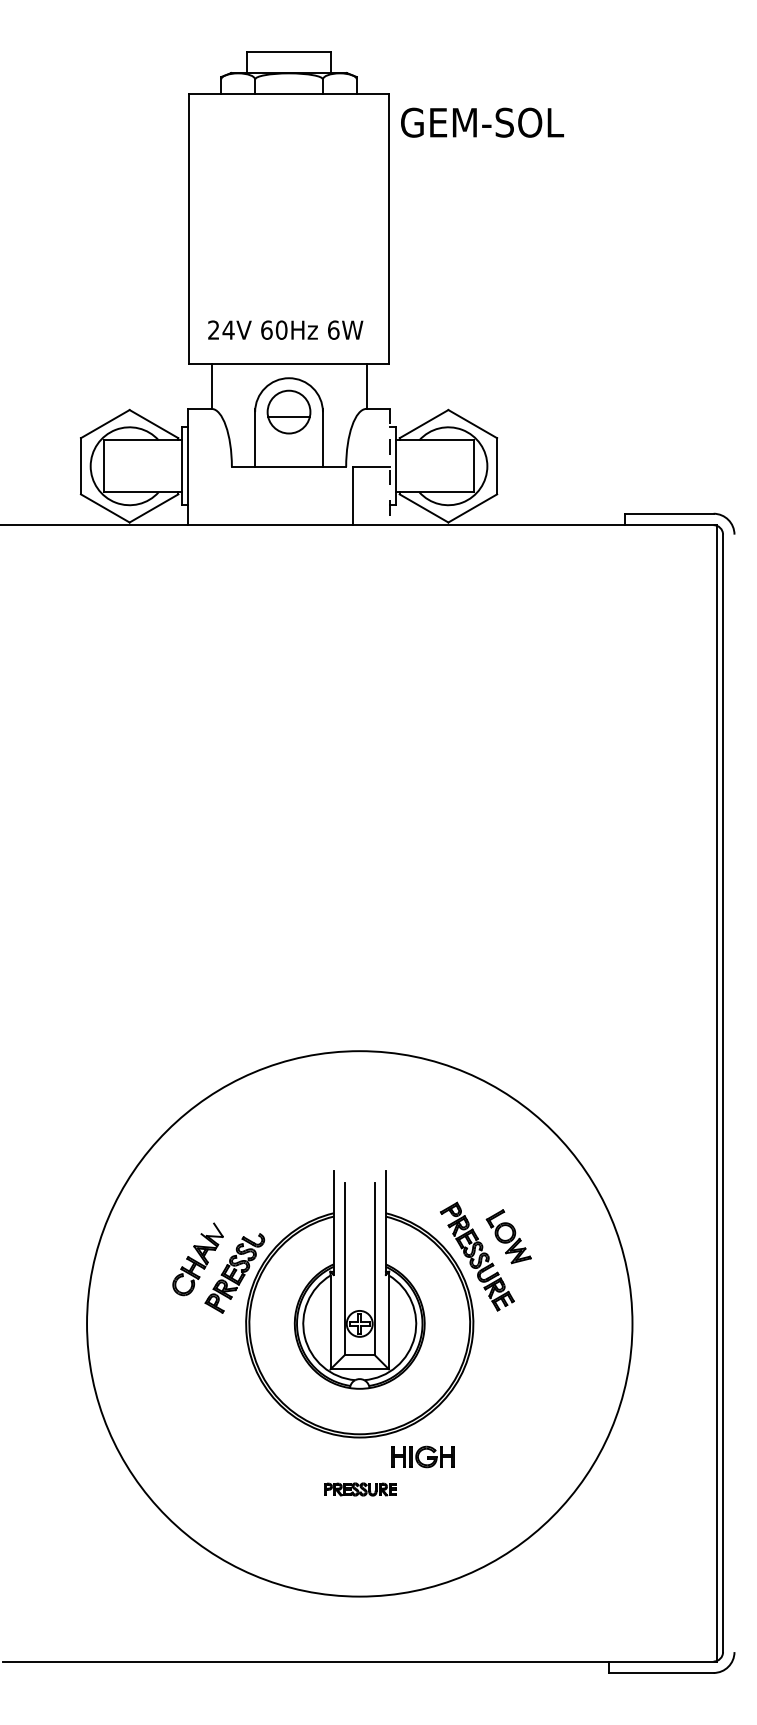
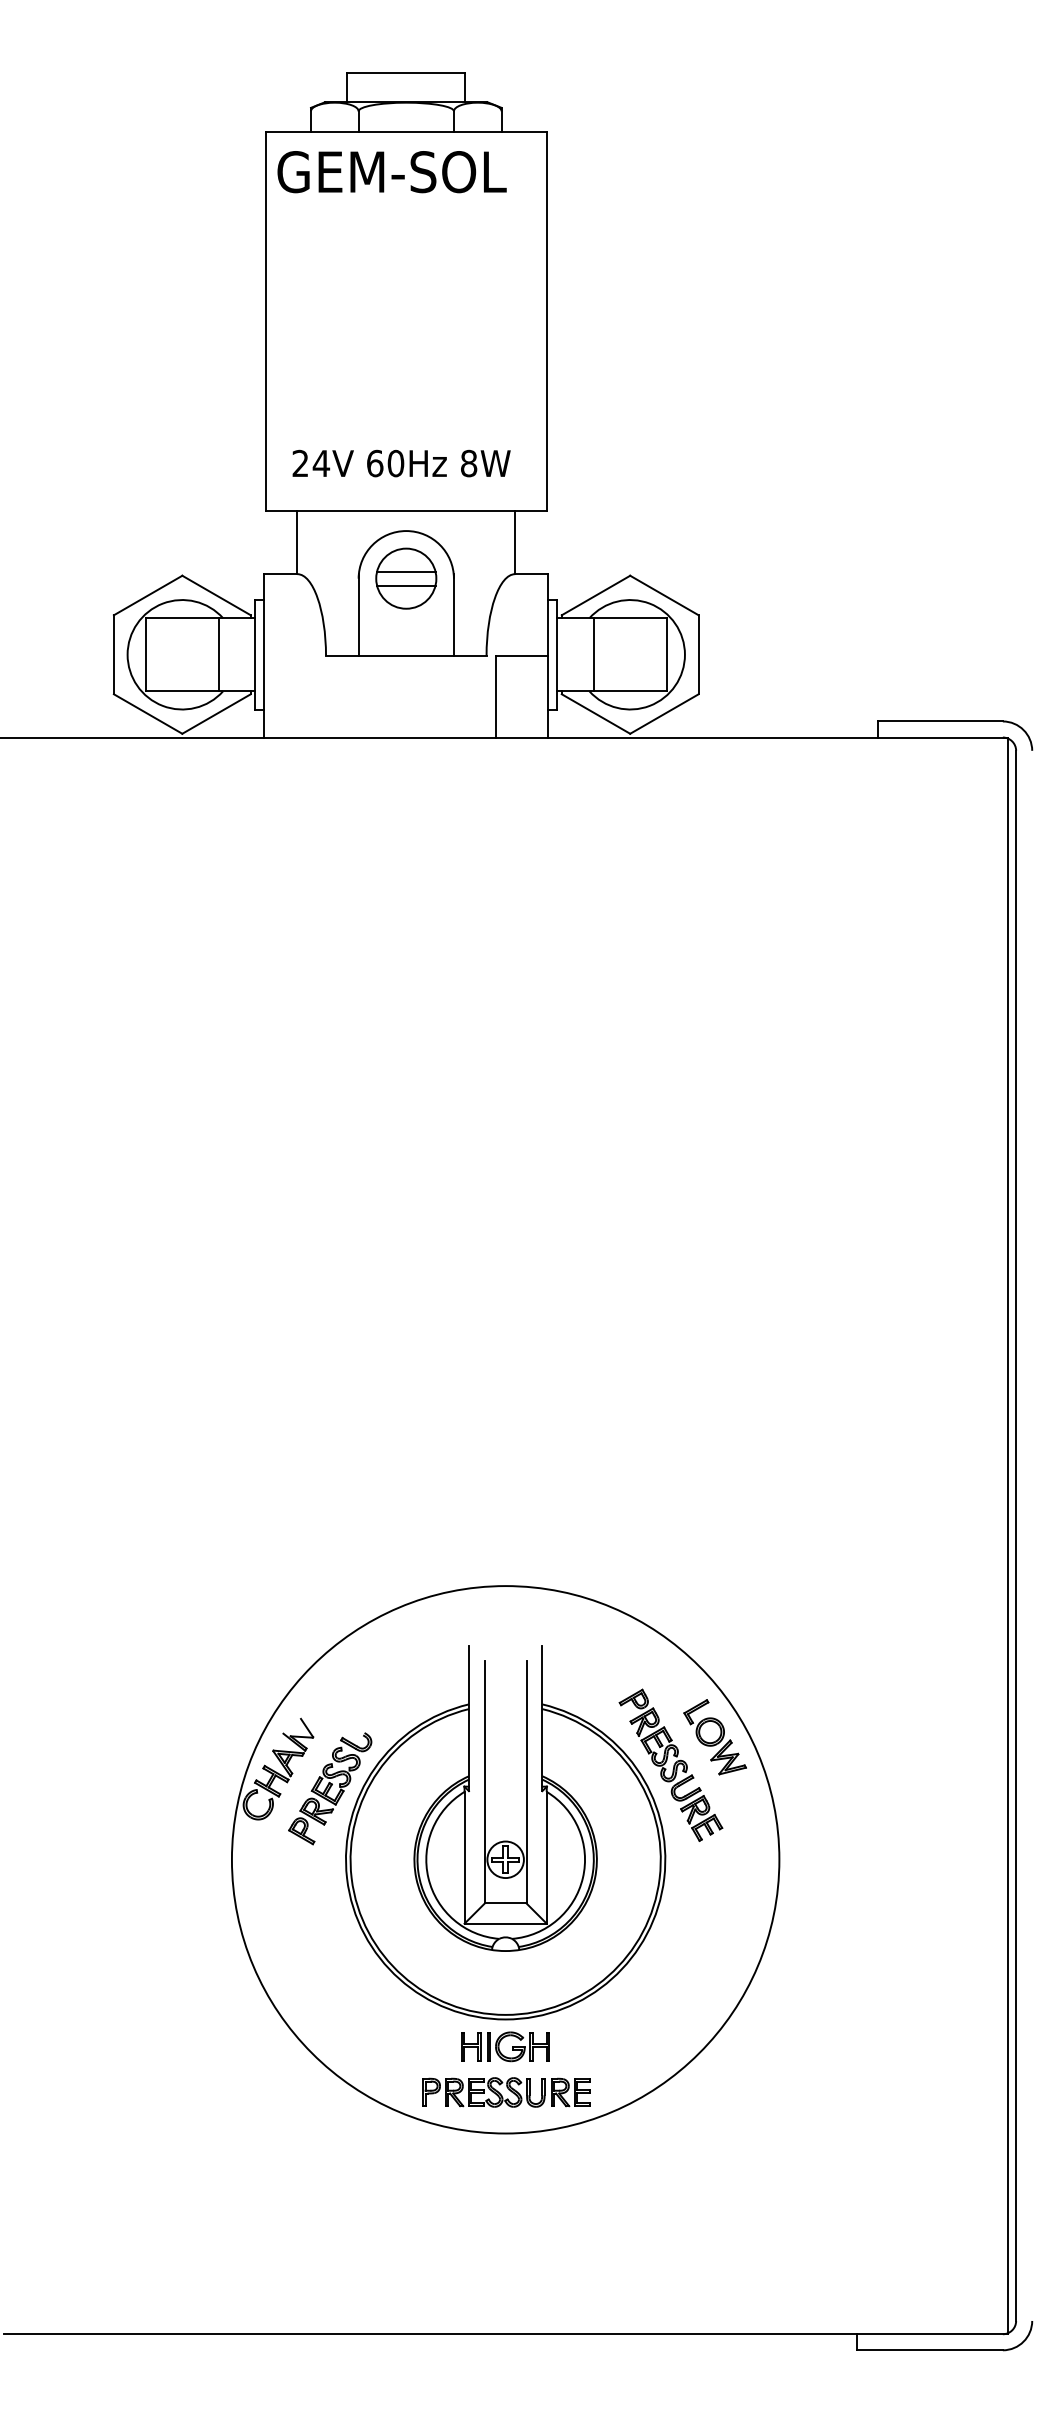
text: (482, 123) -> (391, 172), moved
text: (334, 330) -> (469, 463), 6W -> 8W
line: (289, 407) -> (406, 571), added
line: (155, 466) -> (218, 654), added
line: (390, 466) -> (548, 655), dashed -> solid
line: (422, 466) -> (593, 654), added
circle: (359, 1323) -> (505, 1859), size x0.71
part: (422, 1456) -> (505, 2046), moved
part: (360, 1489) -> (506, 2092), size x1.67

